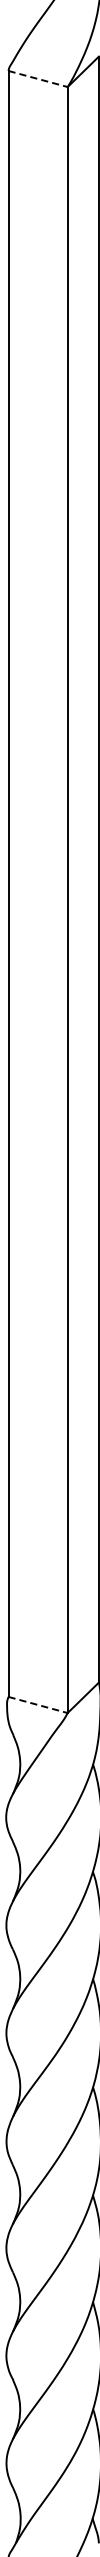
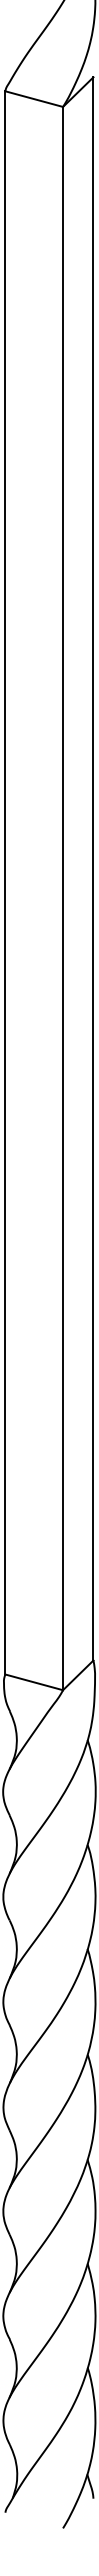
line: (38, 79) -> (34, 99), dashed -> solid
line: (38, 1705) -> (34, 1682), dashed -> solid

